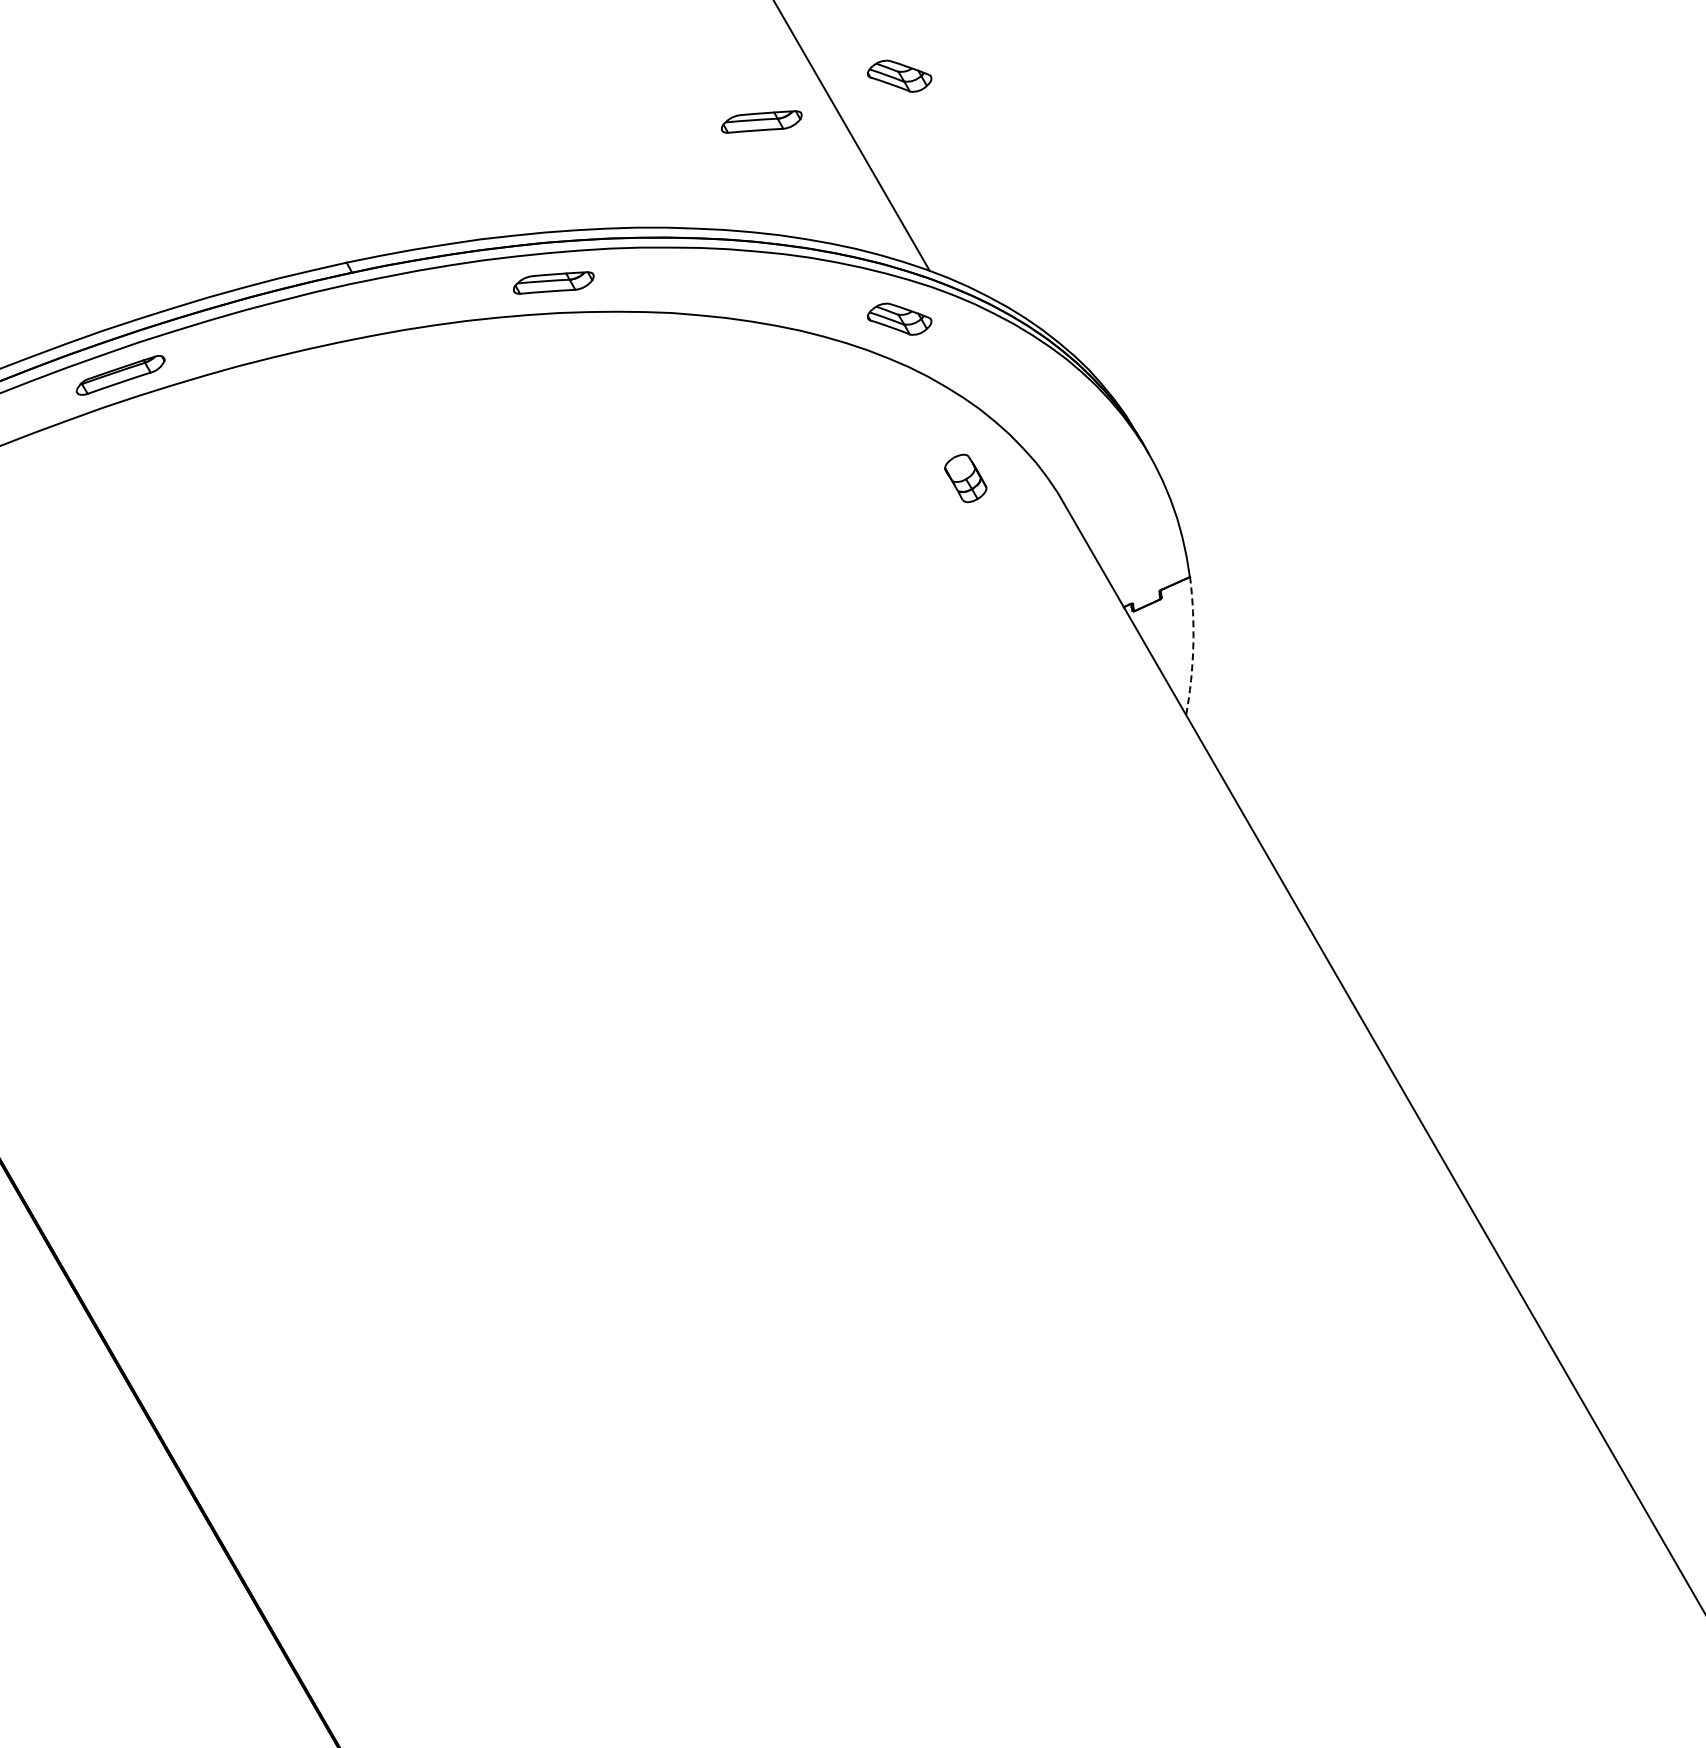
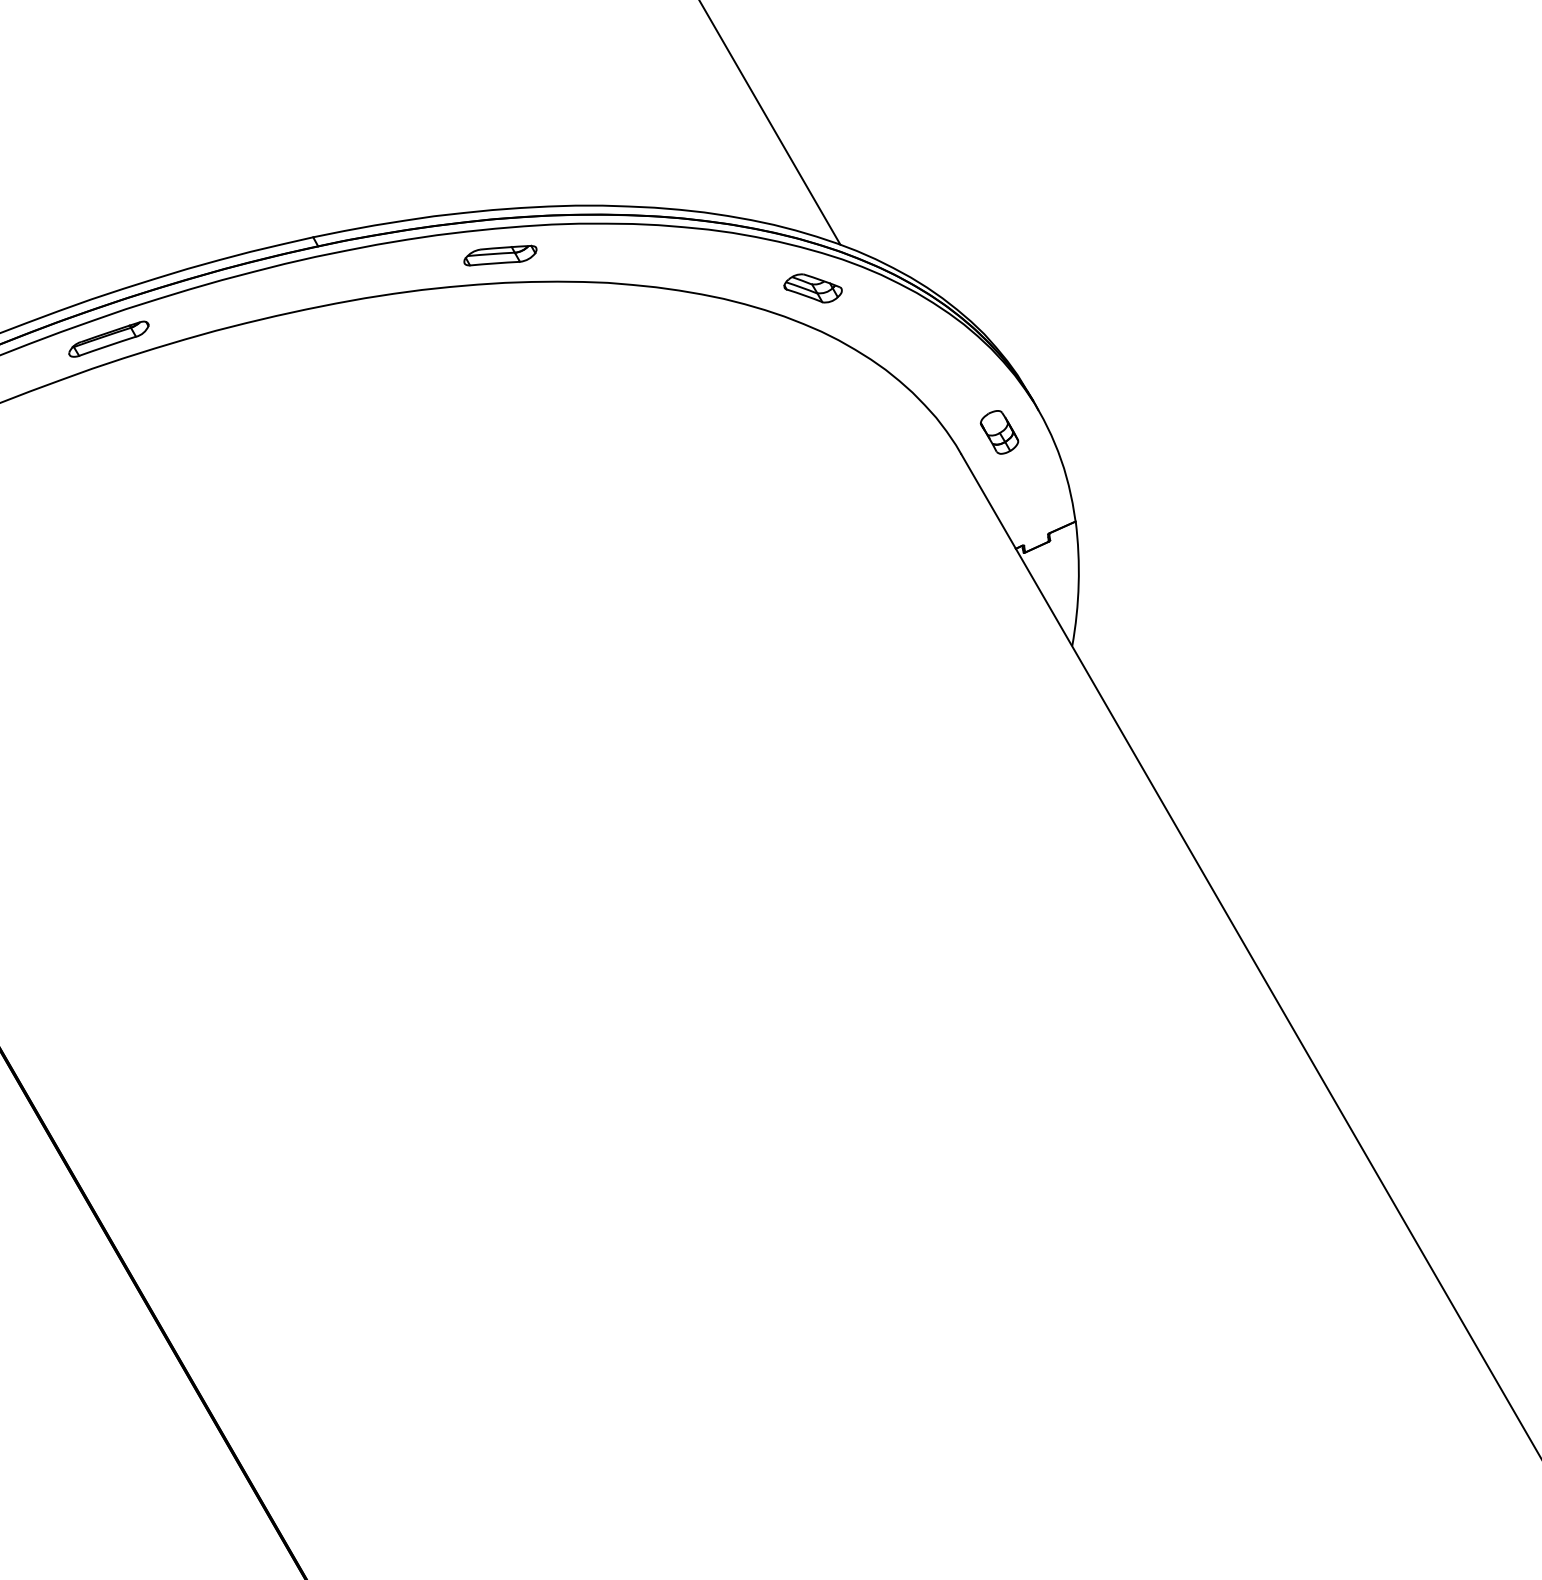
part: (899, 75) -> (813, 68), removed
part: (761, 121) -> (688, 109), removed
part: (965, 478) -> (999, 432), moved
arc: (1193, 646) -> (1078, 584), dashed -> solid

